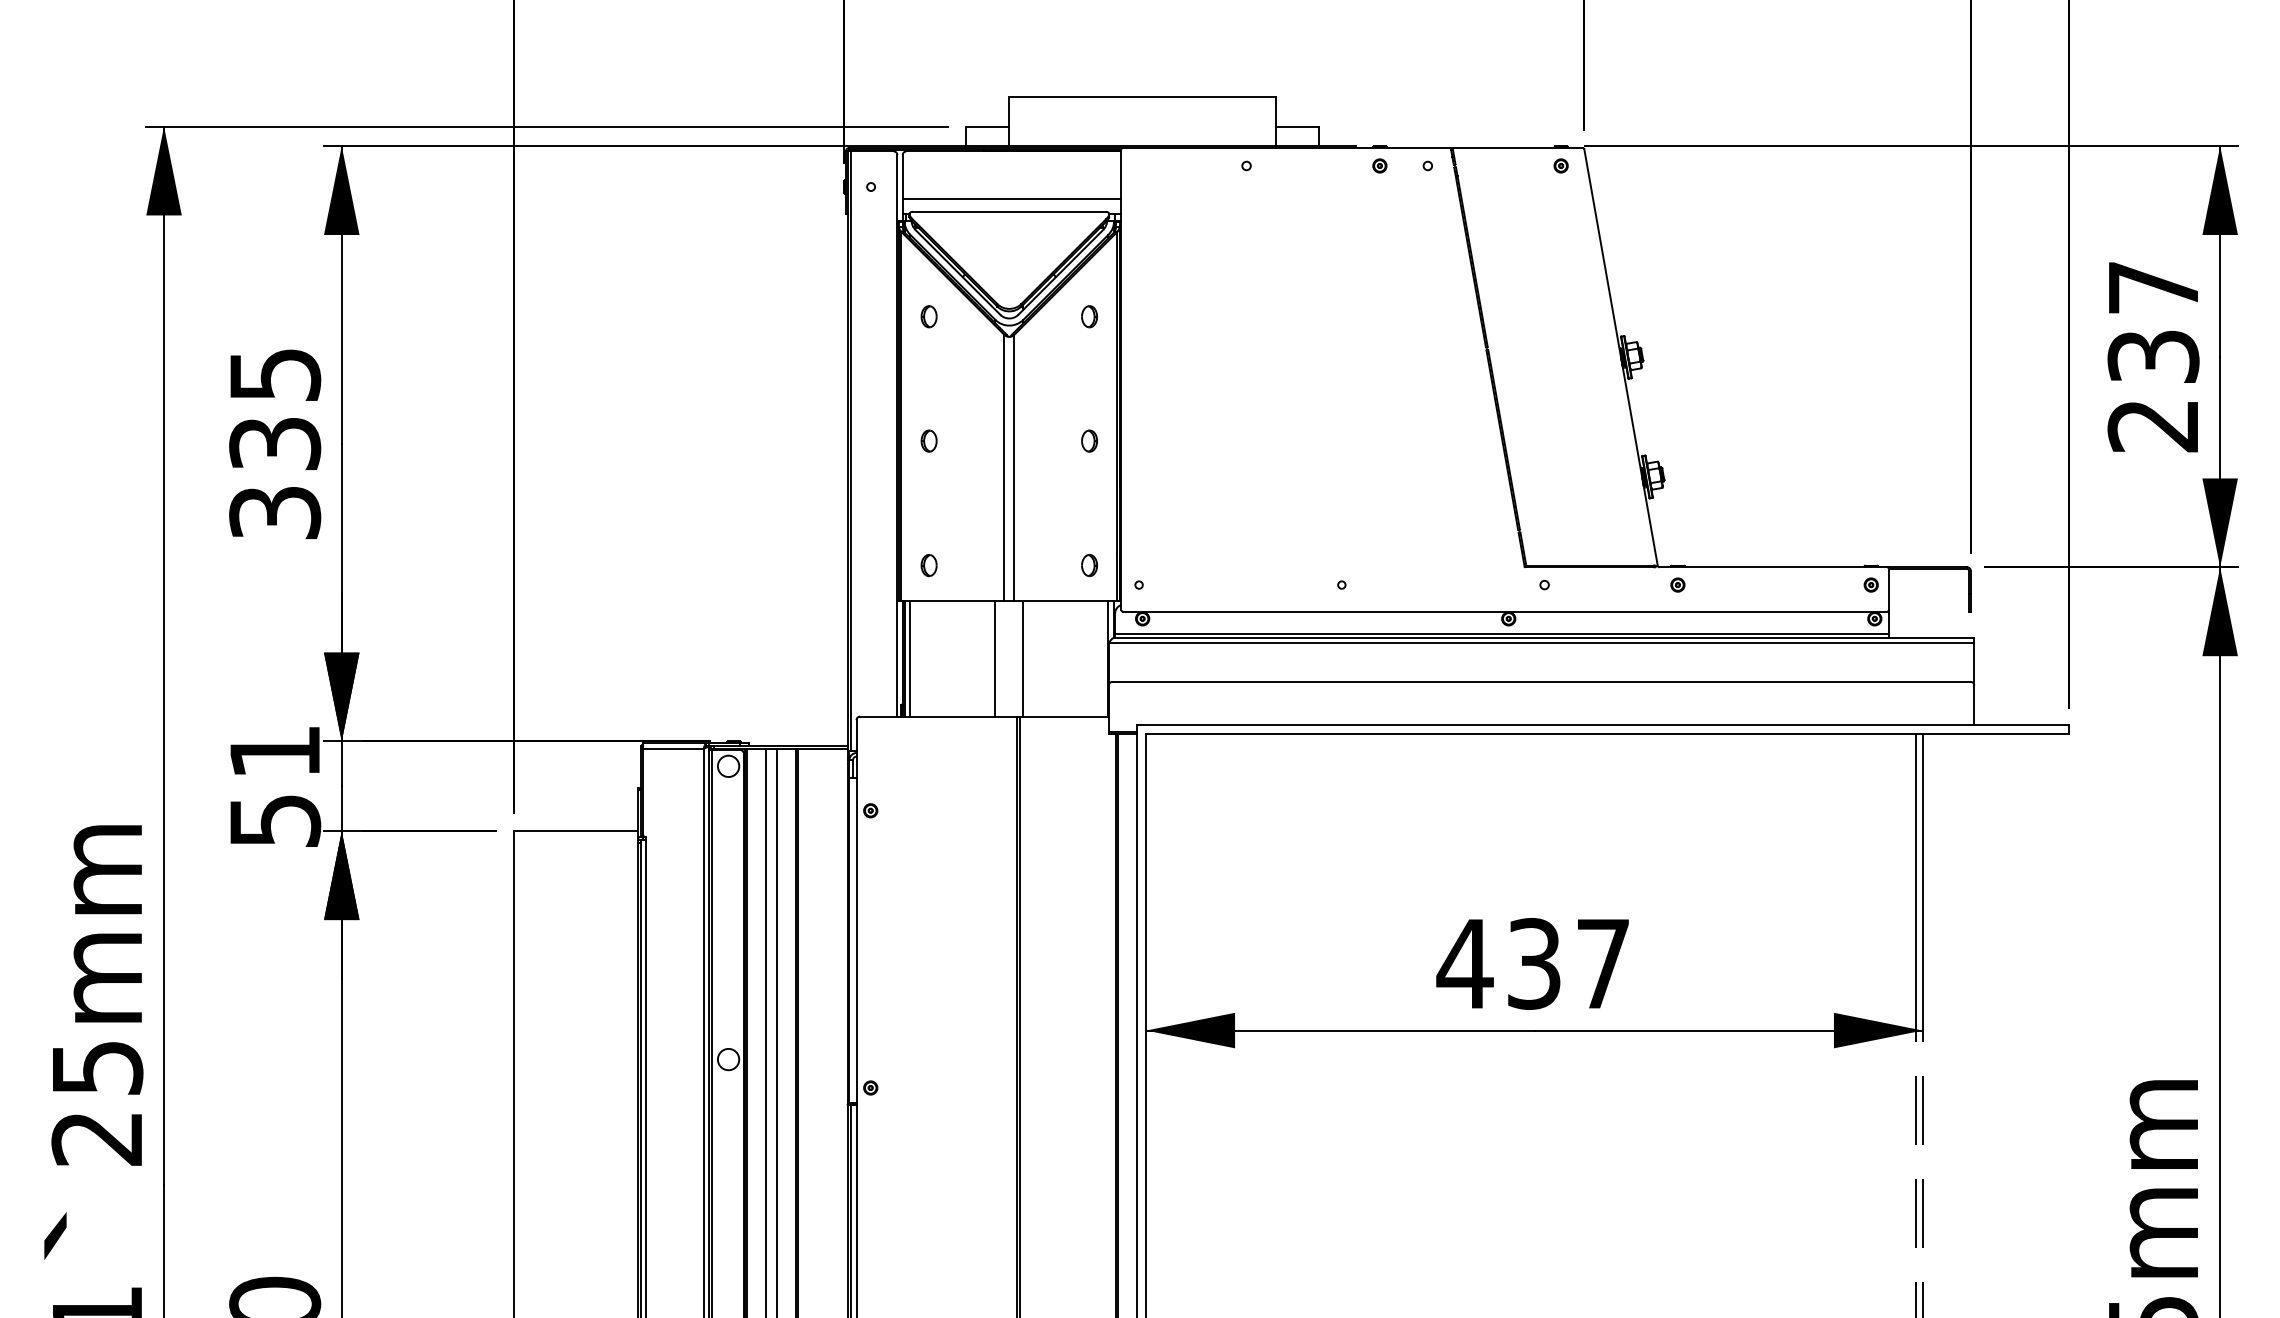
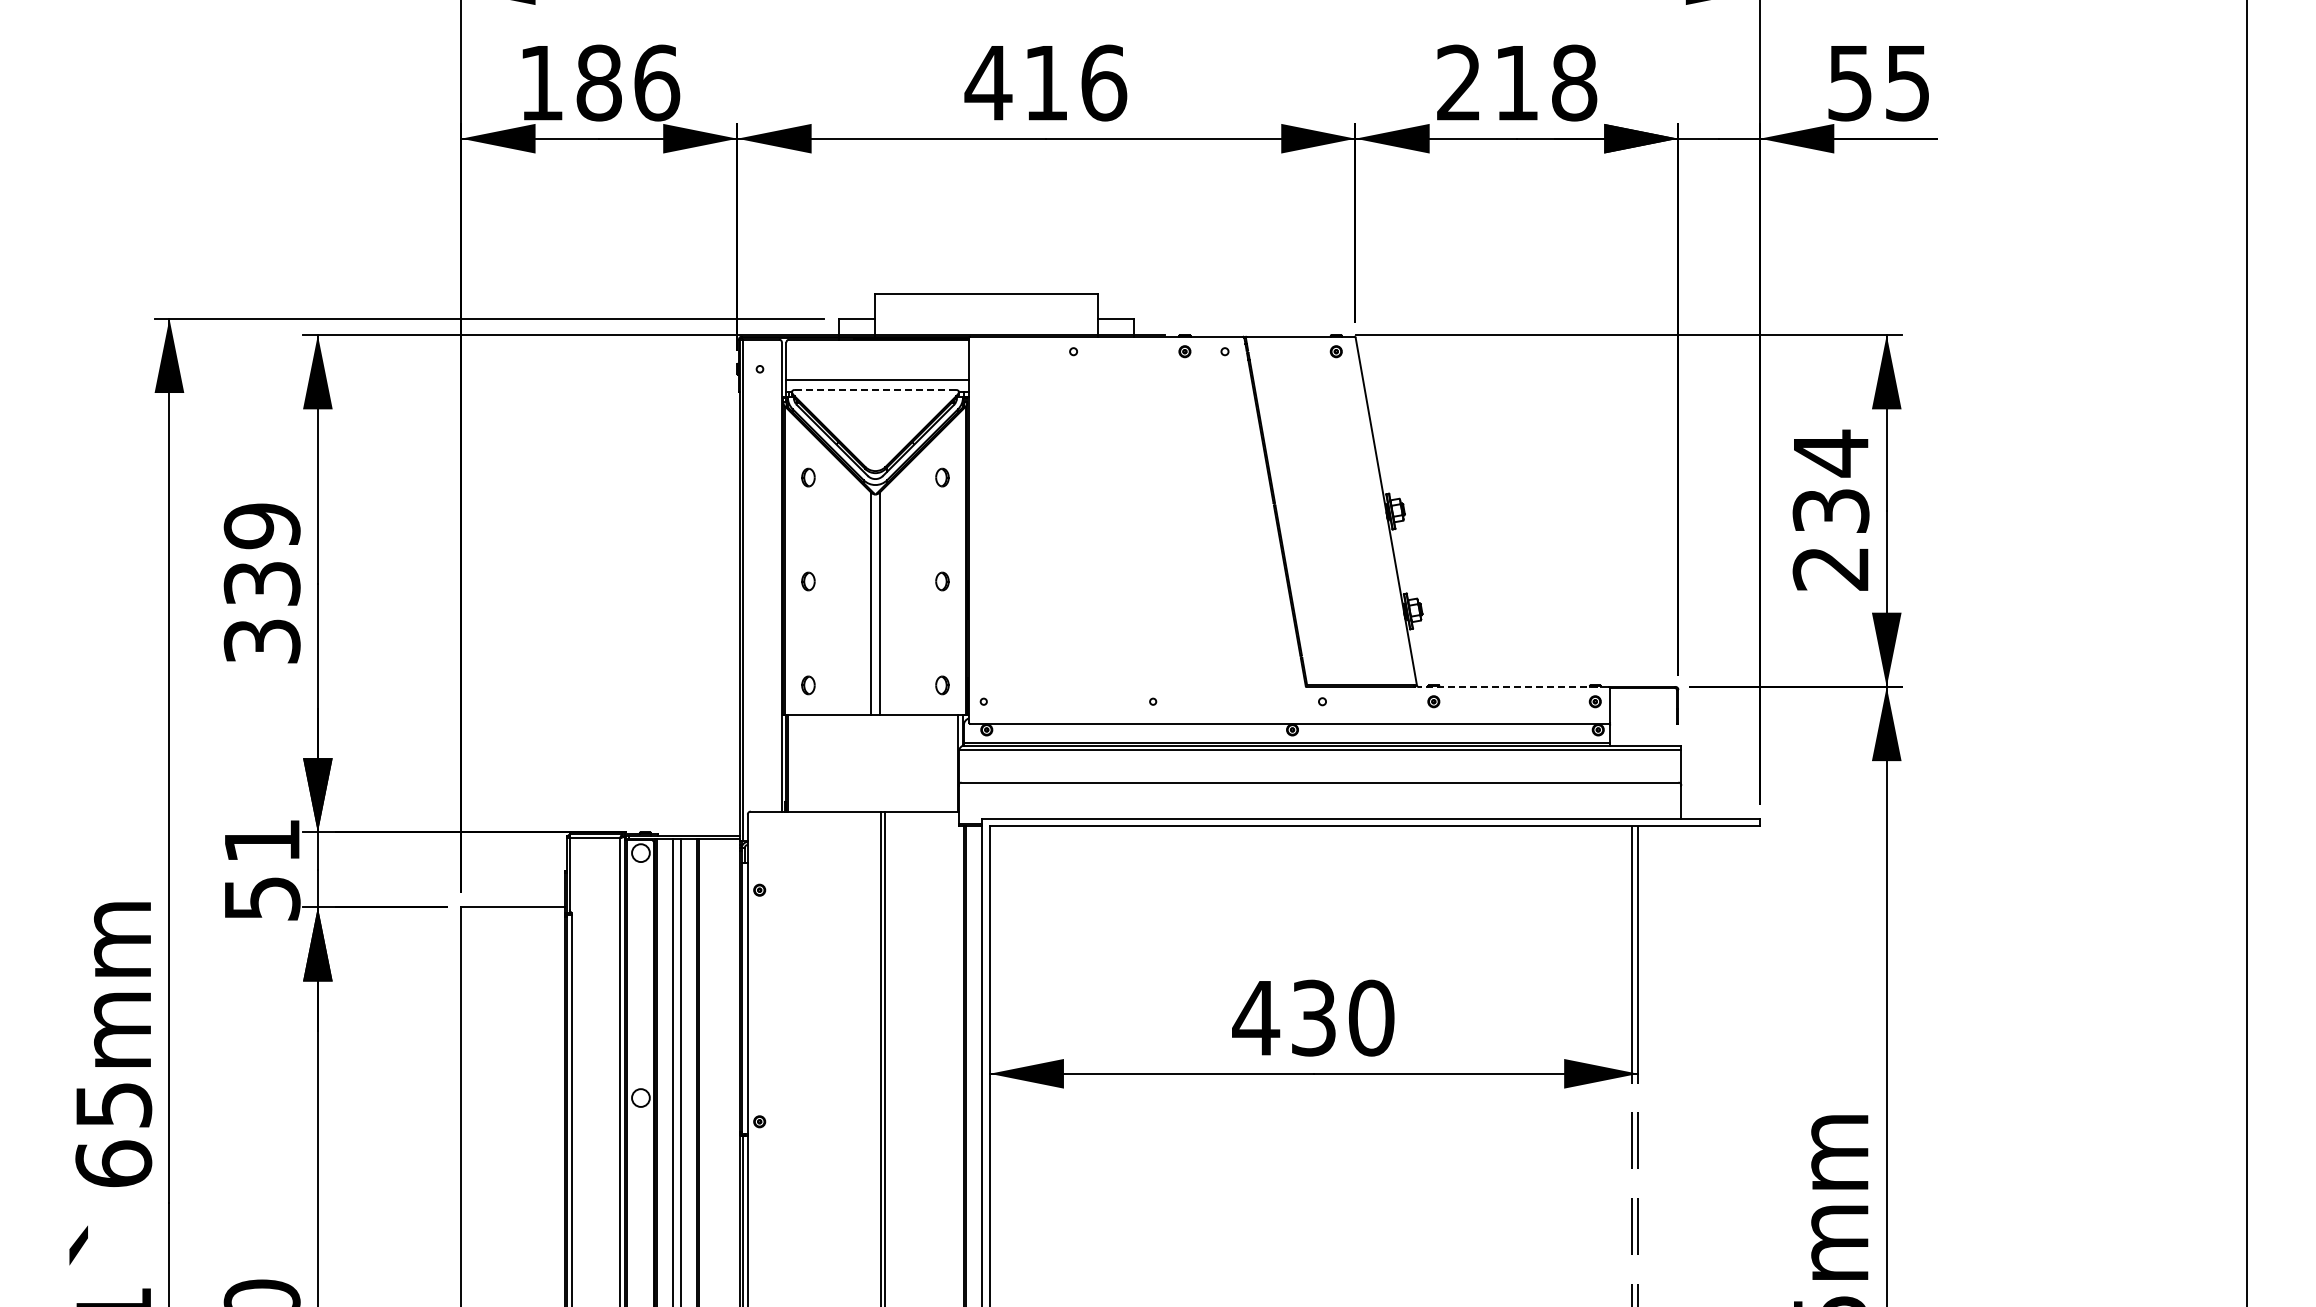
line: (1009, 211) -> (875, 389), solid -> dashed
text: (2154, 287) -> (1831, 453), 237 -> 234
text: (274, 375) -> (261, 526), 335 -> 339
line: (1773, 566) -> (1513, 686), solid -> dashed
line: (910, 659) -> (792, 763), removed
line: (995, 659) -> (863, 763), removed
line: (1023, 659) -> (887, 763), removed
text: (1603, 963) -> (1371, 1017), 437 -> 430
text: (97, 1137) -> (113, 1163), 25mm -> 65mm

